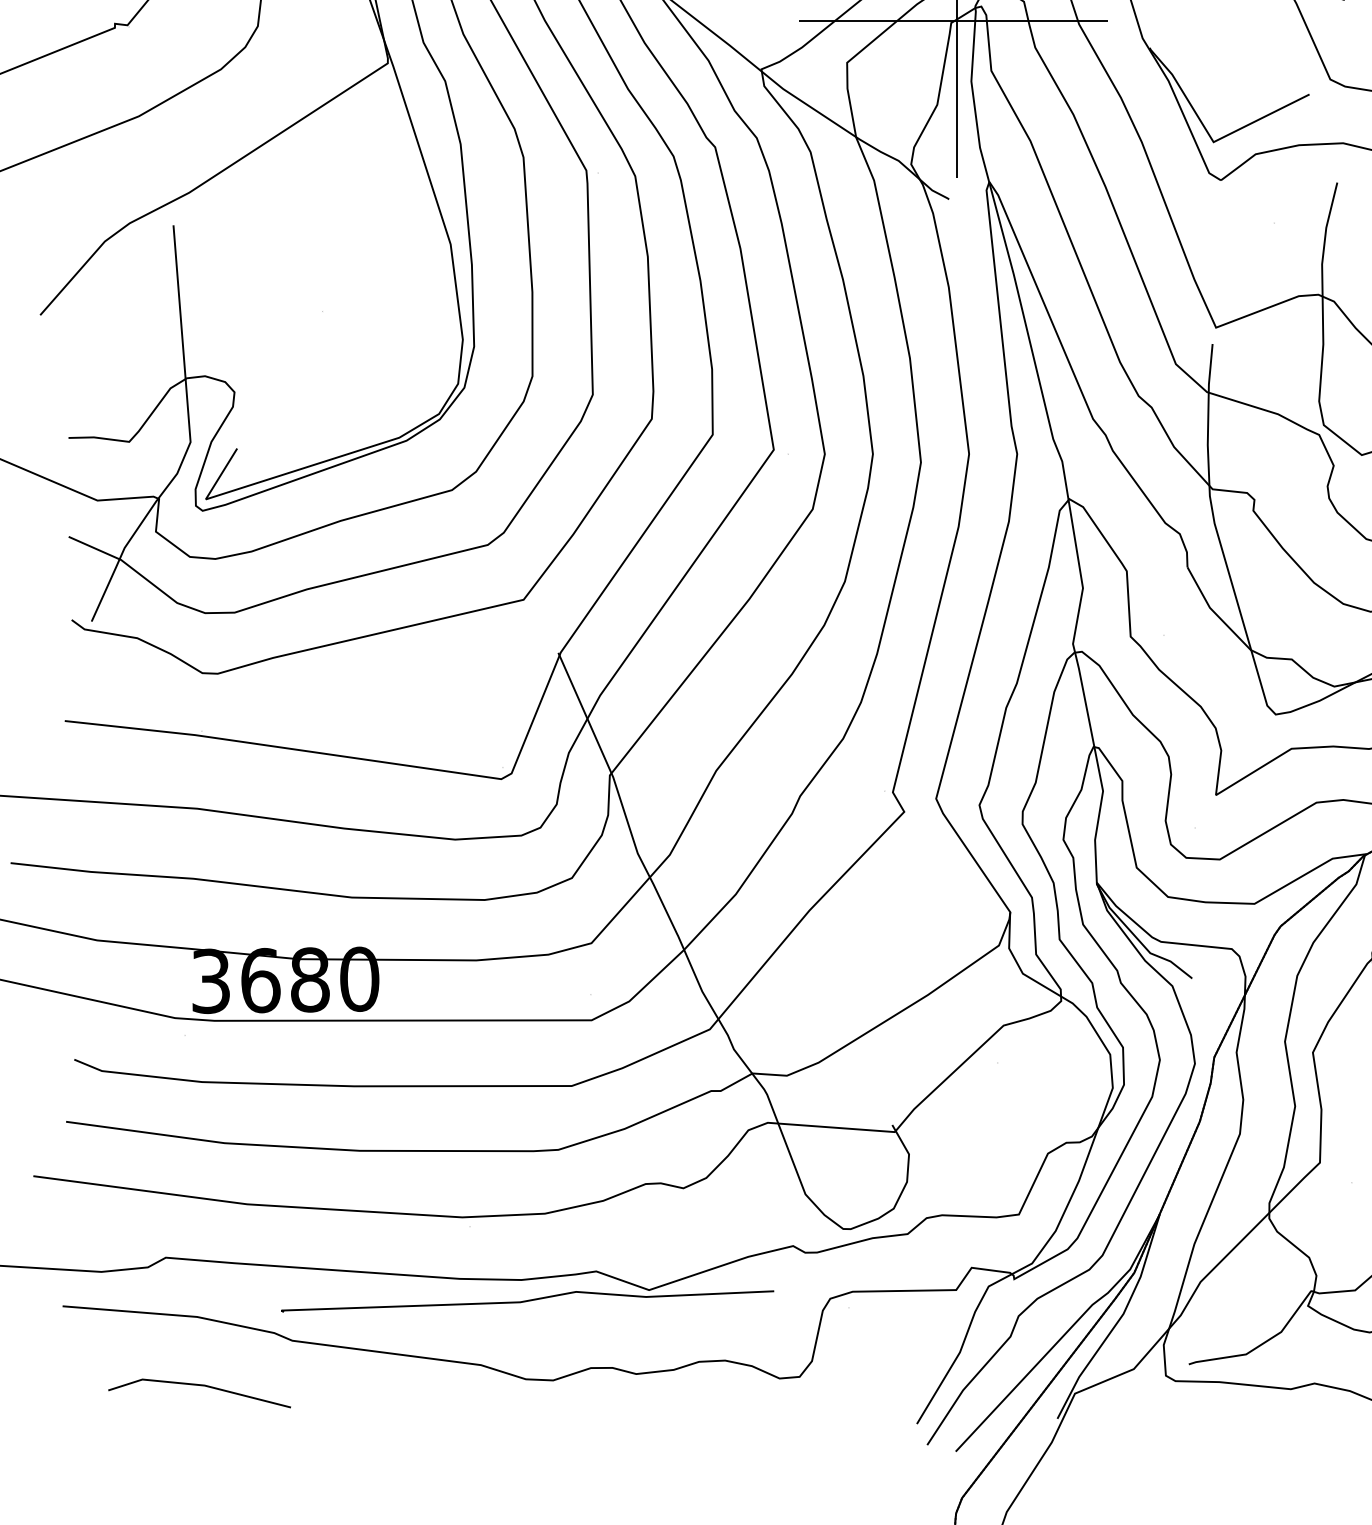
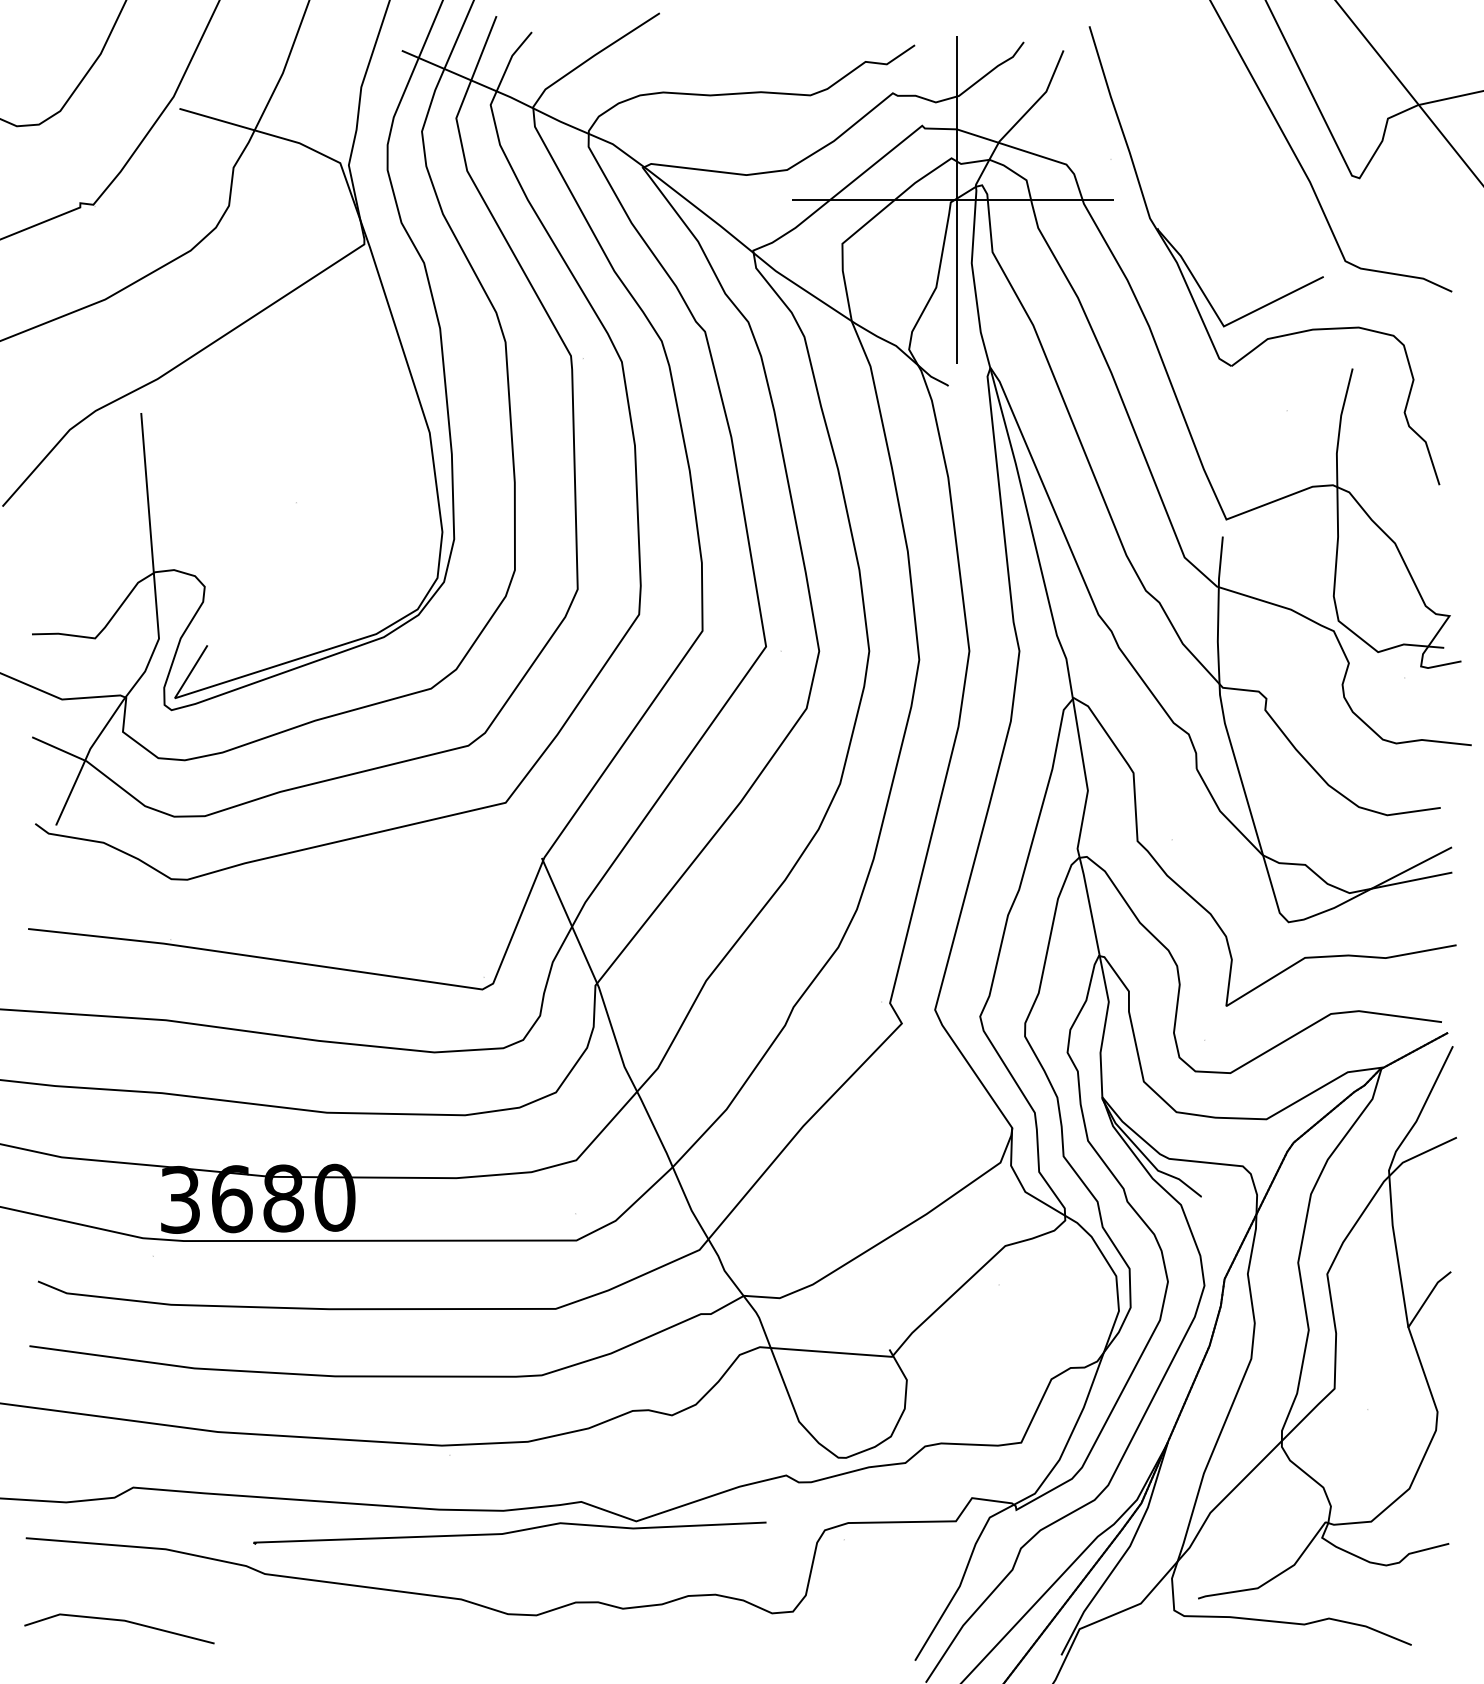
line: (199, 1386) -> (119, 1621), moved

